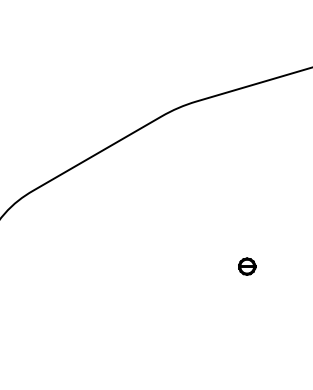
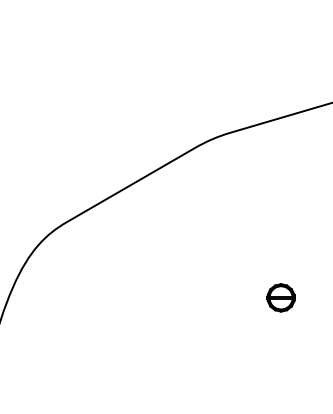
part: (246, 266) -> (280, 297), size x1.67

